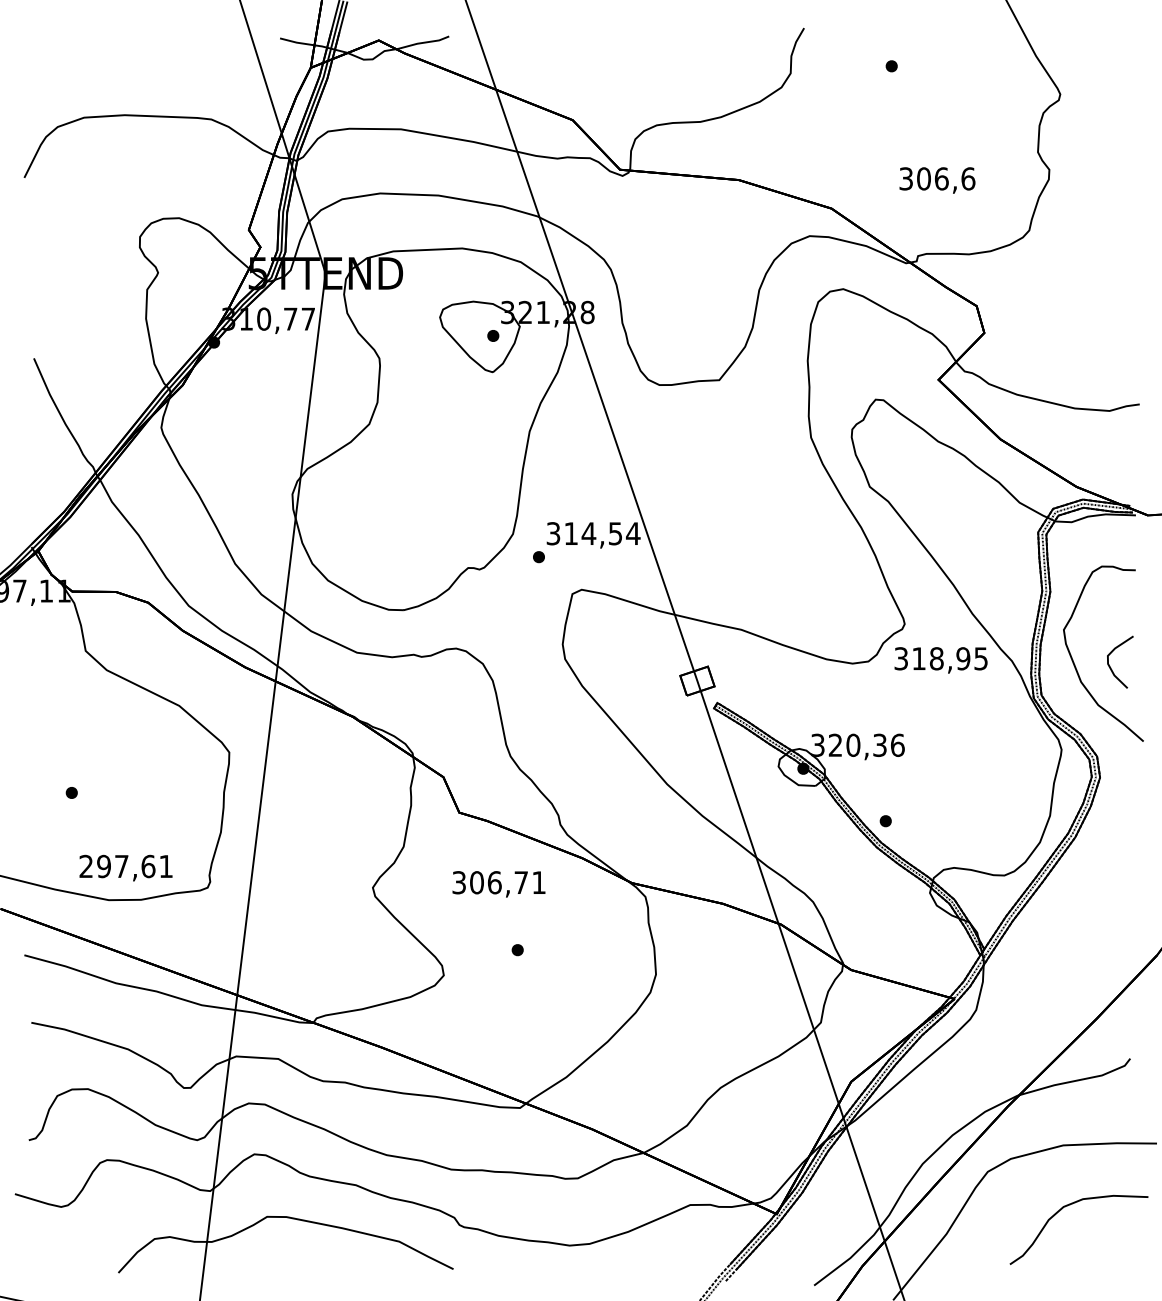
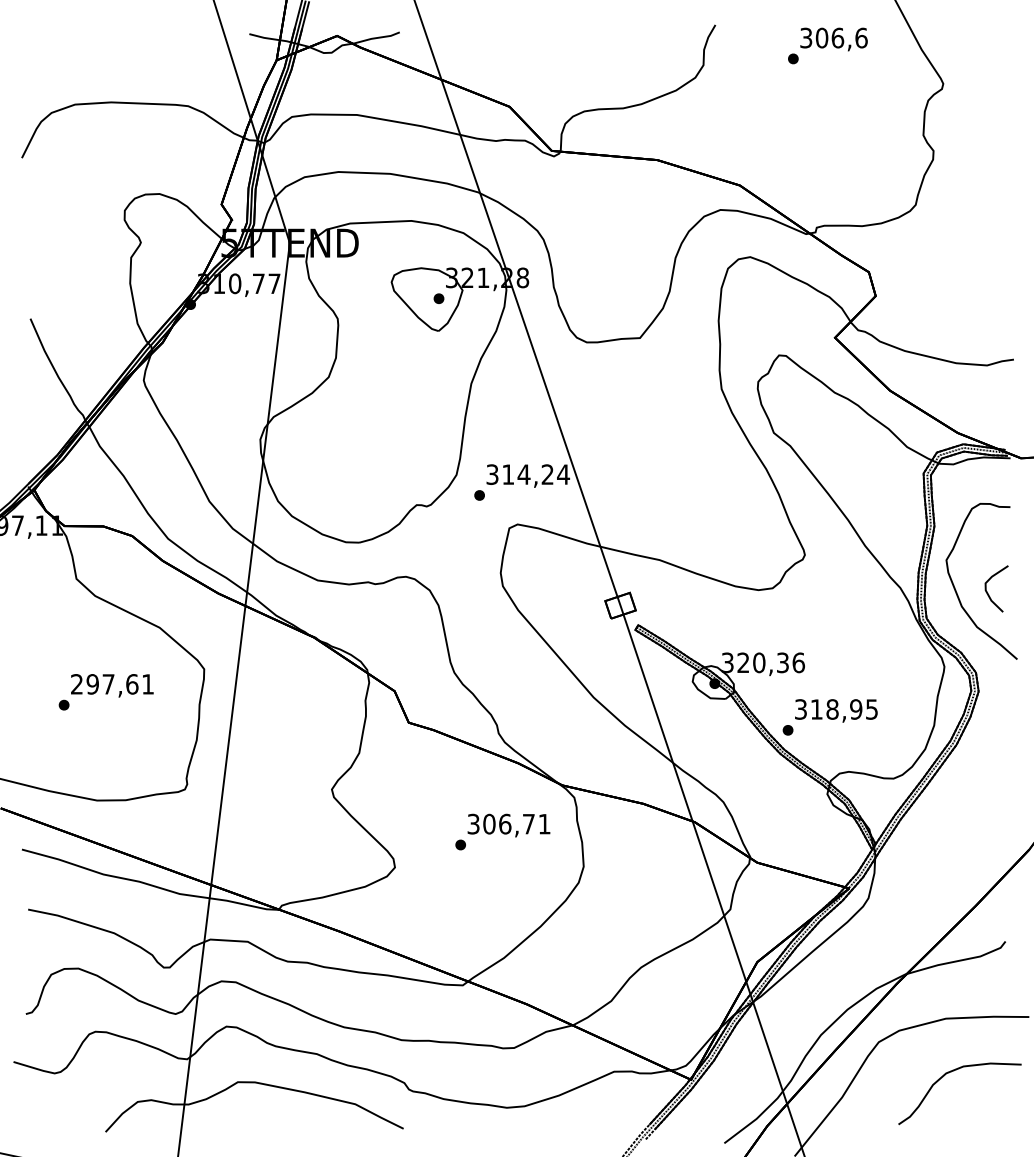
text: (937, 180) -> (834, 39), moved
text: (614, 533) -> (546, 474), 314,54 -> 314,24
text: (940, 660) -> (835, 711), moved
text: (125, 867) -> (111, 685), moved
text: (498, 884) -> (508, 825), moved

